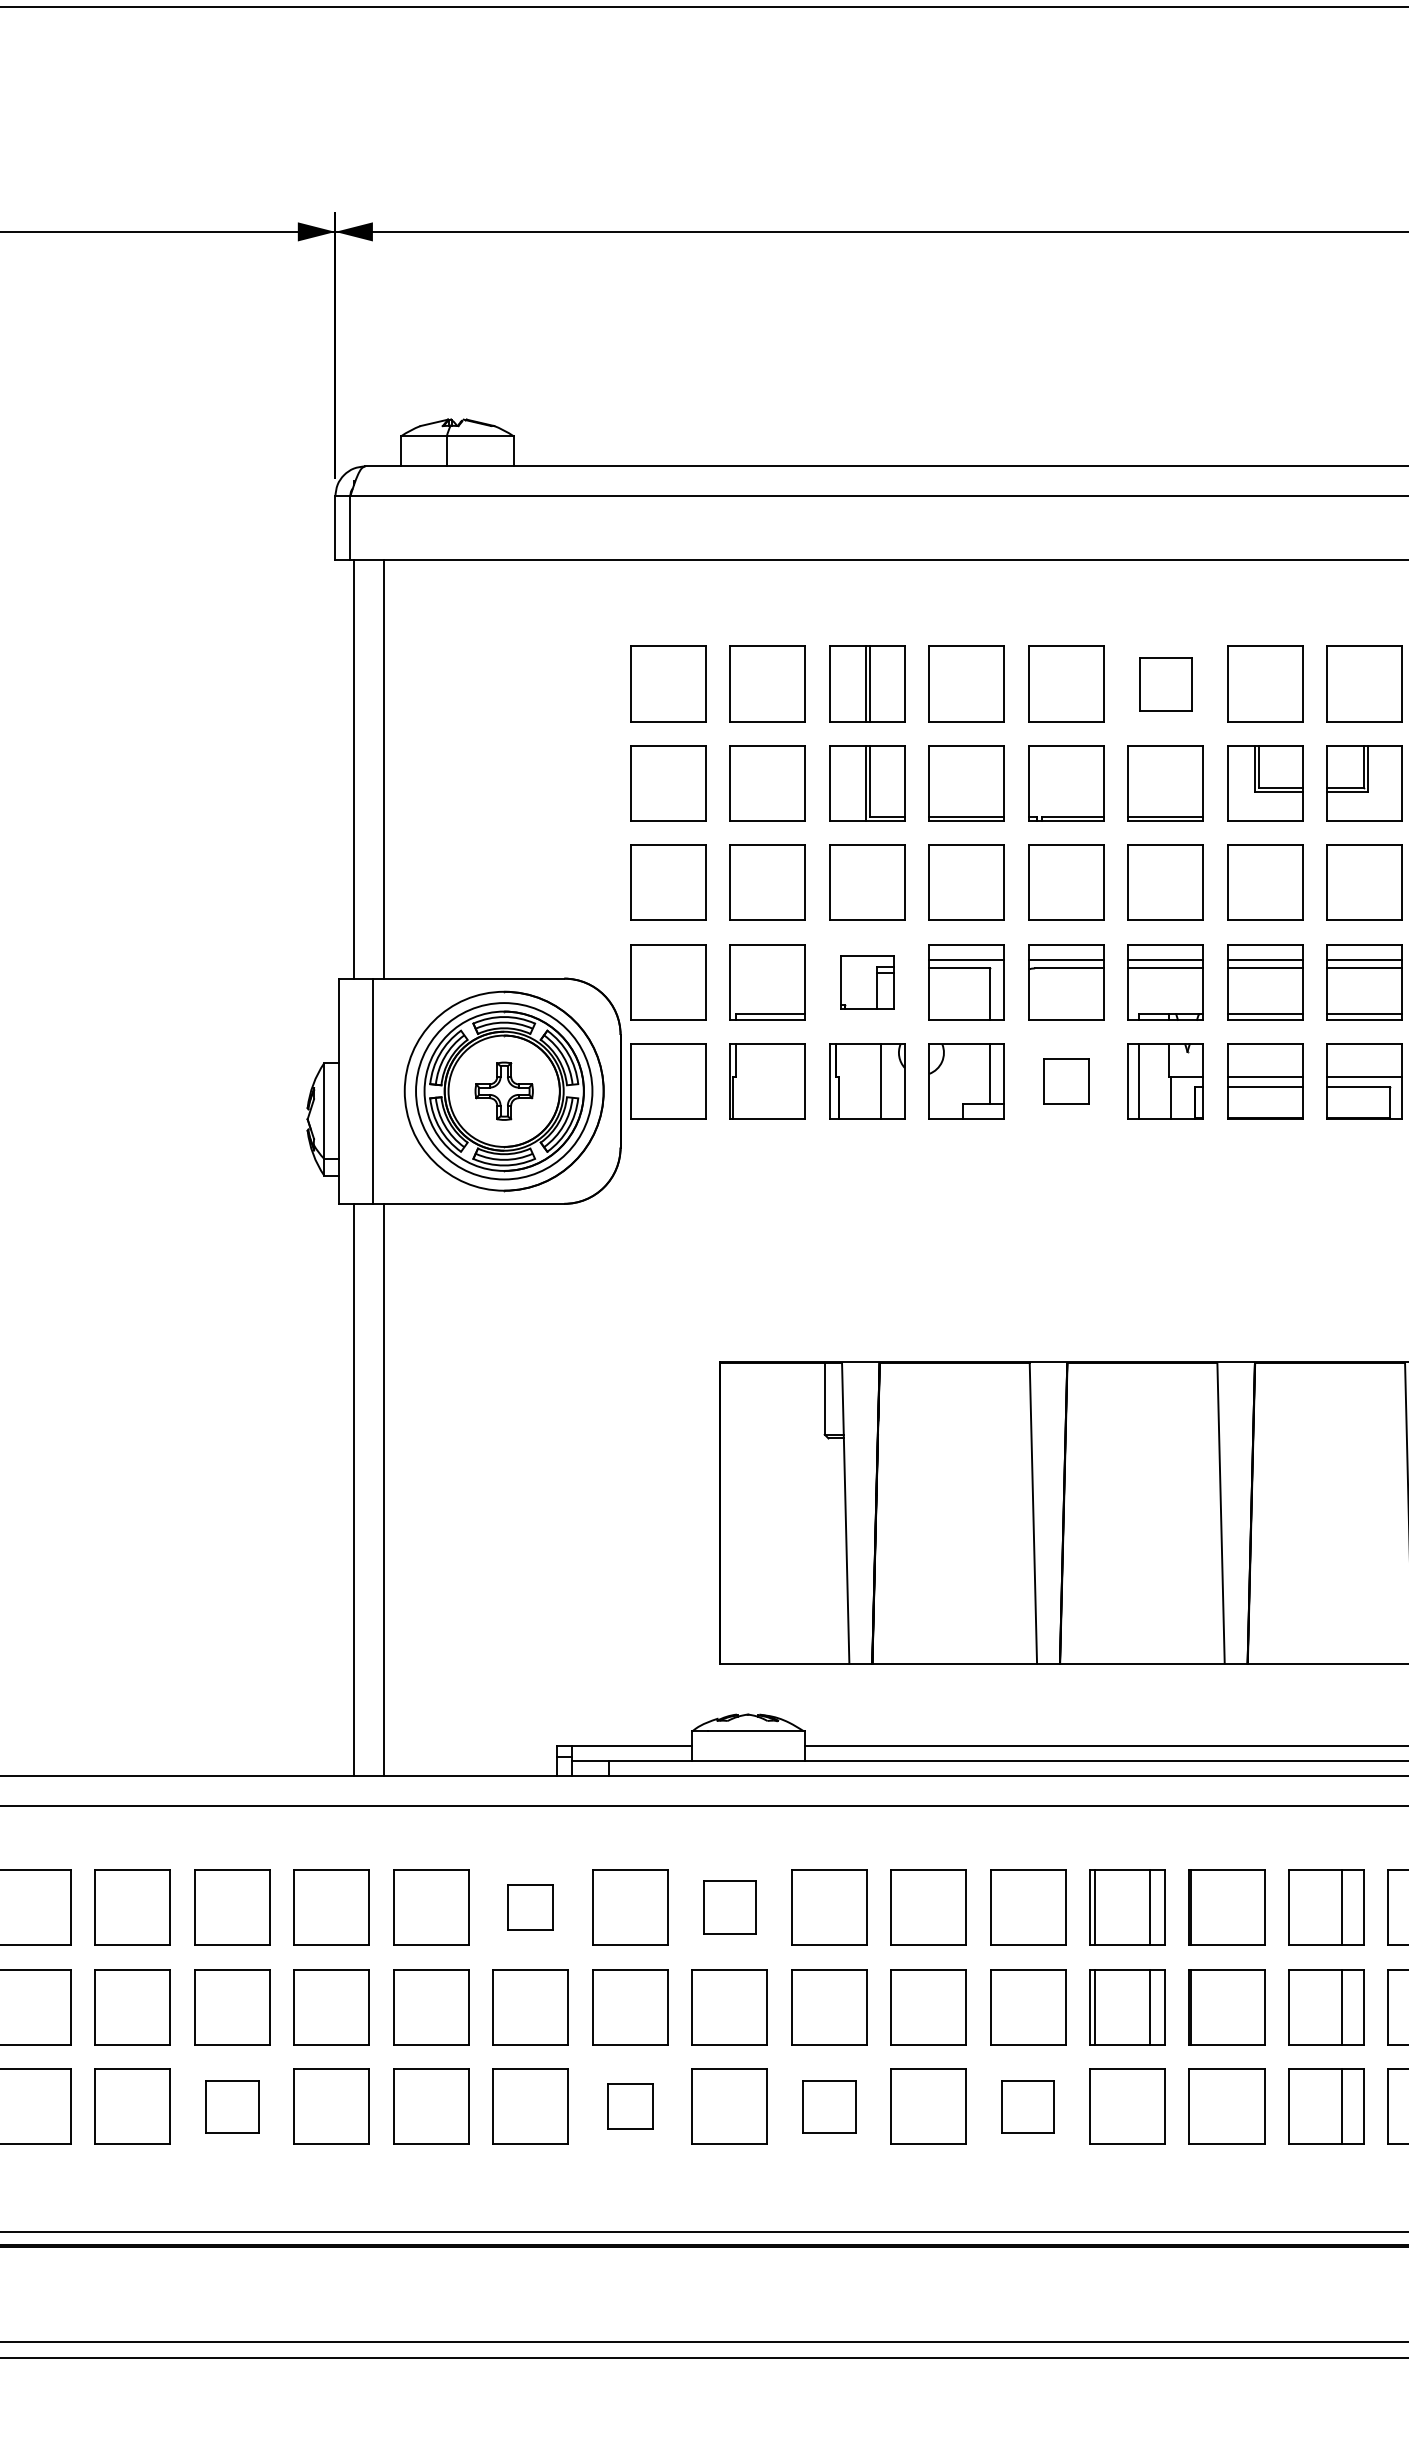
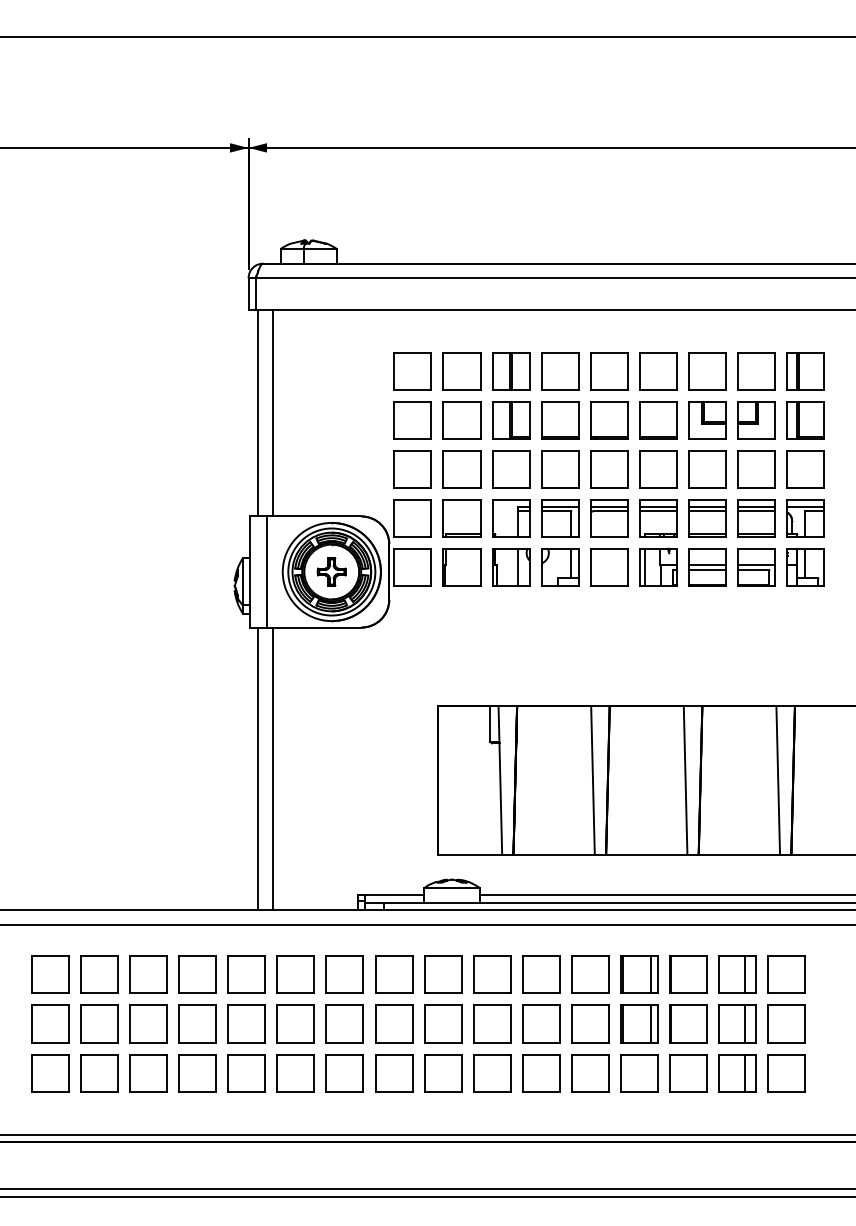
part: (1166, 684) -> (658, 371), size x1.43
part: (868, 982) -> (511, 518), size x1.43
part: (1066, 1082) -> (609, 567), size x1.67
part: (529, 1906) -> (344, 974), size x1.67
part: (730, 1906) -> (443, 974), size x1.43
part: (232, 2107) -> (197, 1073), size x1.43
part: (631, 2107) -> (394, 1073), size x1.67
part: (829, 2107) -> (492, 1073), size x1.43
part: (1028, 2107) -> (590, 1073), size x1.43

